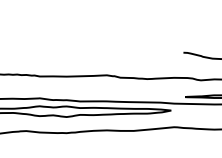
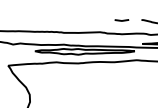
line: (146, 53) -> (121, 20), added

